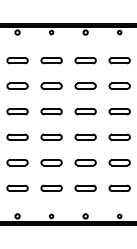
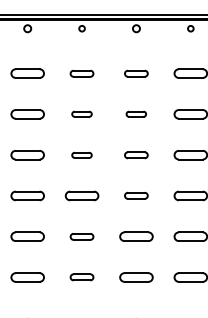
part: (51, 60) -> (81, 73), size x0.7
part: (85, 60) -> (136, 73), size x0.7
part: (51, 85) -> (81, 113), size x0.6
part: (85, 85) -> (136, 113), size x0.6
part: (51, 111) -> (81, 154), size x0.6
part: (85, 111) -> (136, 154), size x0.7
part: (85, 136) -> (136, 194), size x0.7
part: (51, 162) -> (81, 236), size x0.7
part: (51, 187) -> (81, 276), size x0.7

